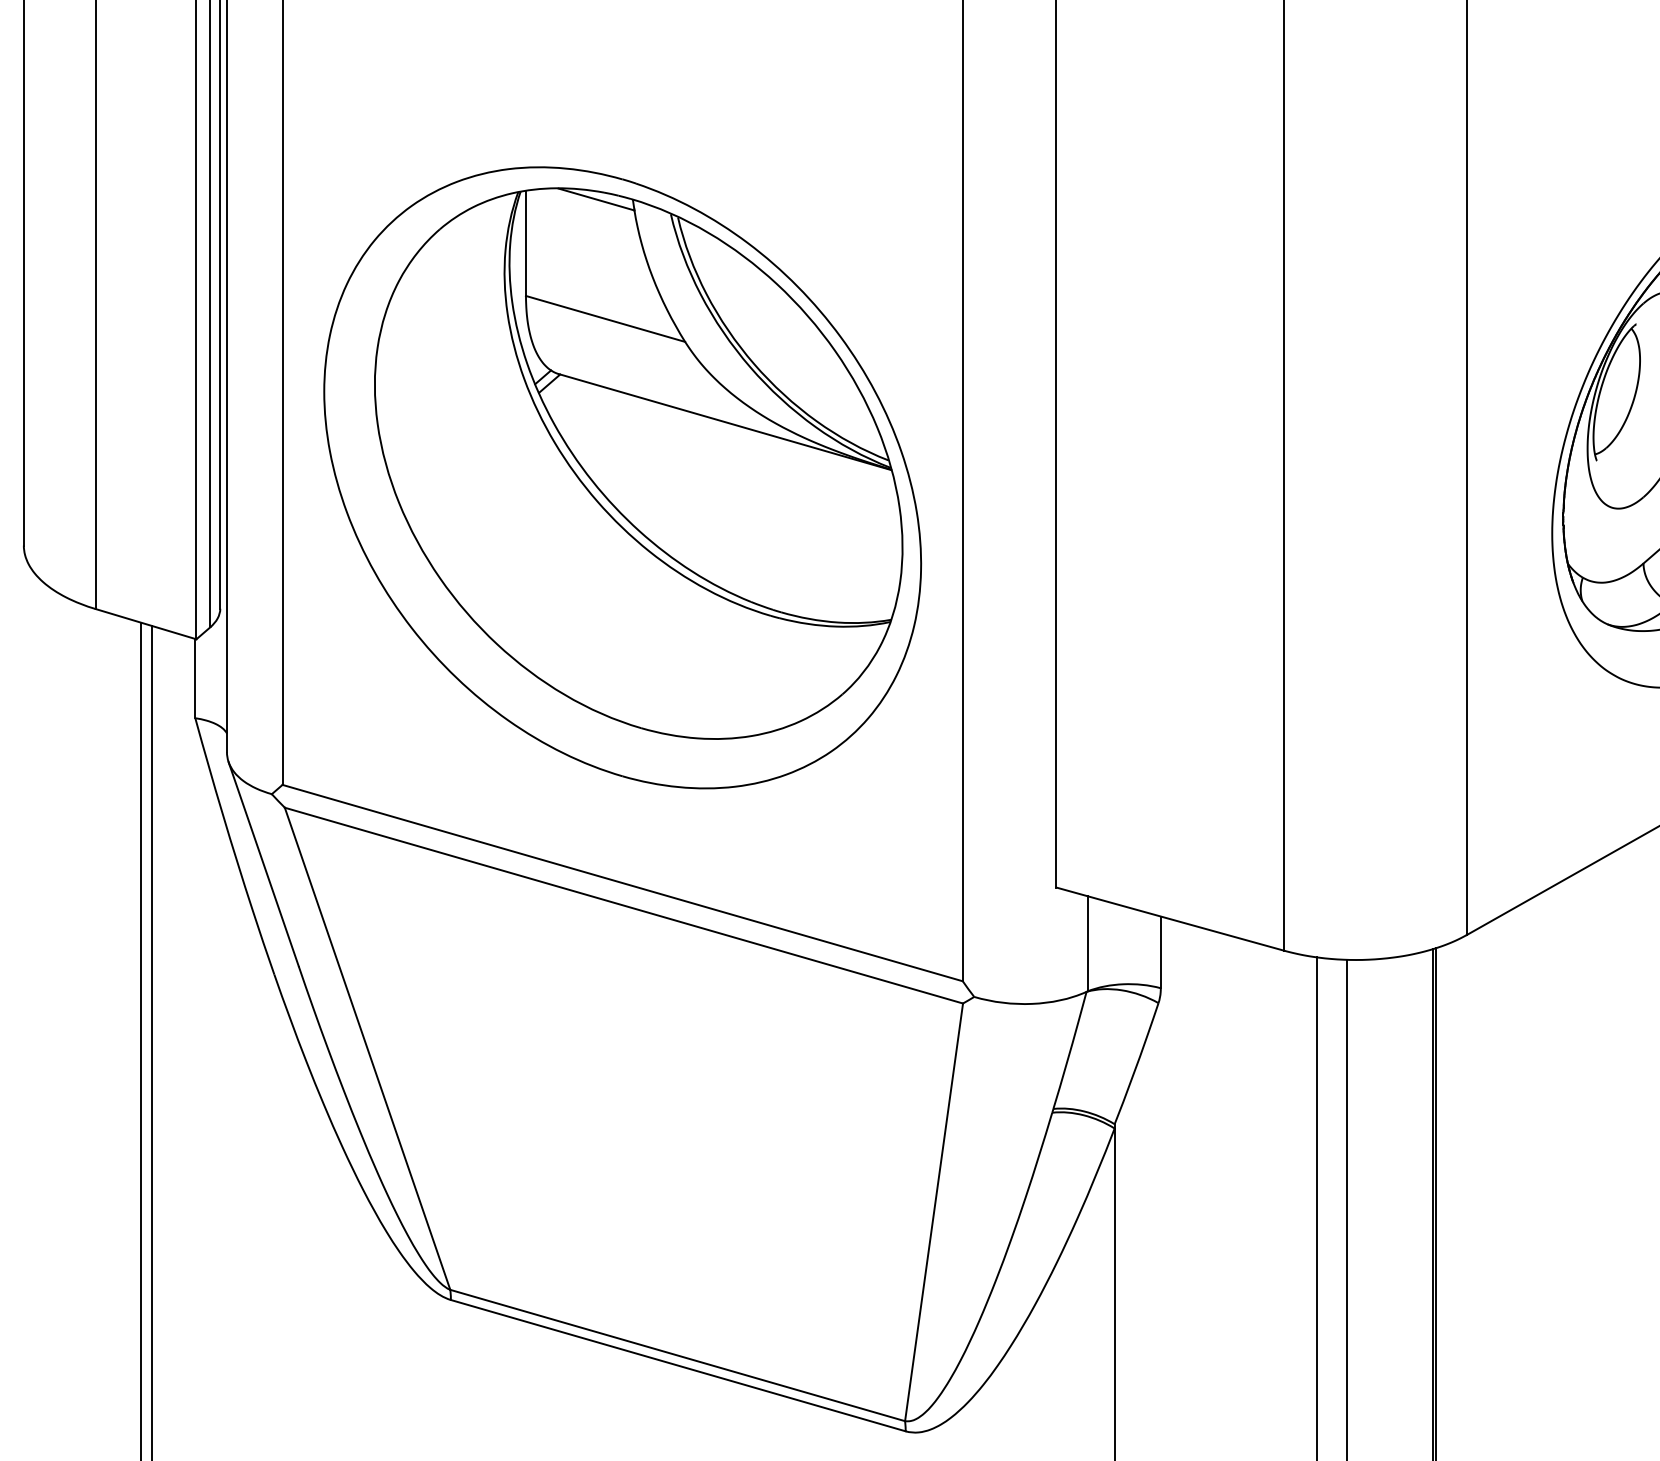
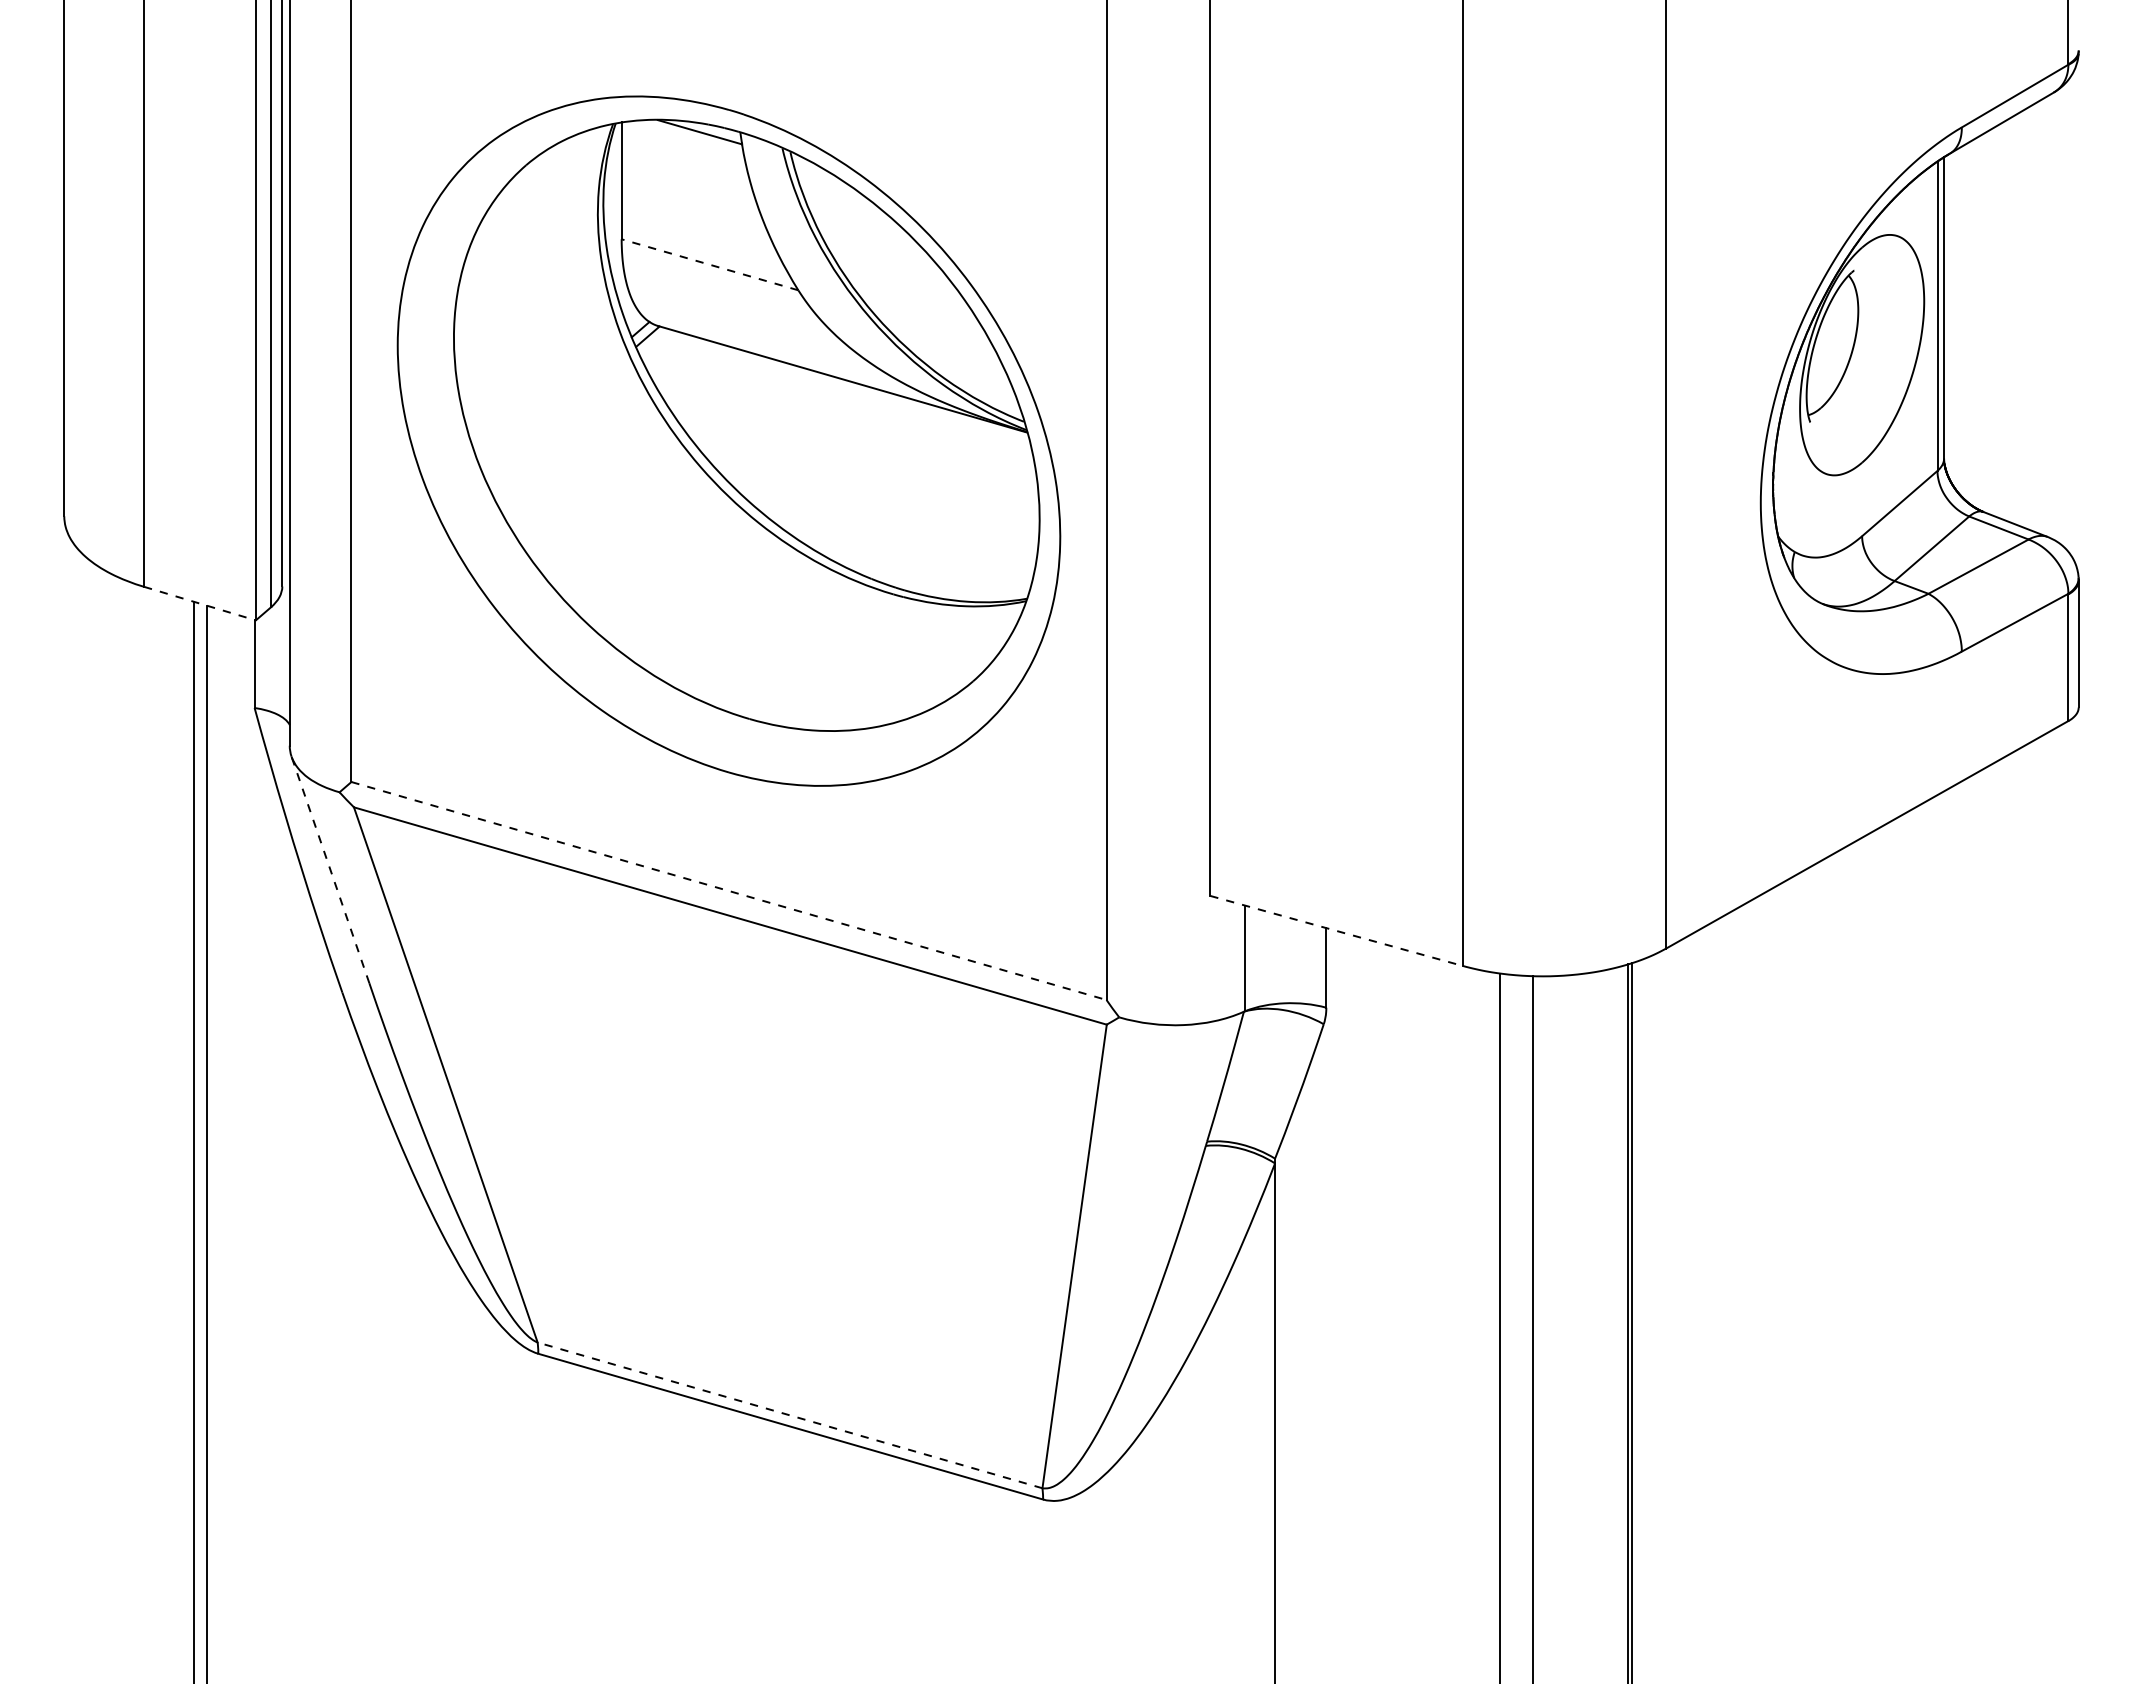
line: (605, 318) -> (709, 264), solid -> dashed
line: (146, 624) -> (200, 603), solid -> dashed
line: (263, 863) -> (330, 869), solid -> dashed
line: (622, 883) -> (728, 891), solid -> dashed
line: (1170, 919) -> (1337, 931), solid -> dashed
line: (678, 1355) -> (790, 1415), solid -> dashed

